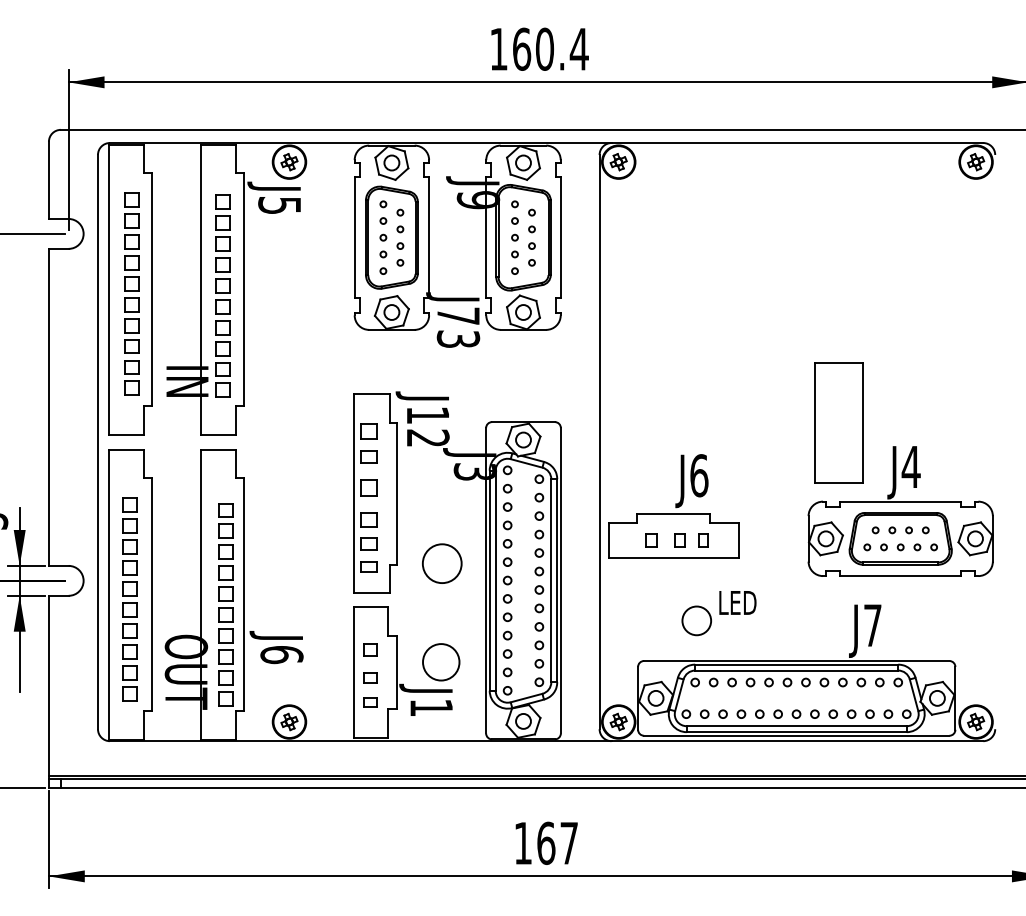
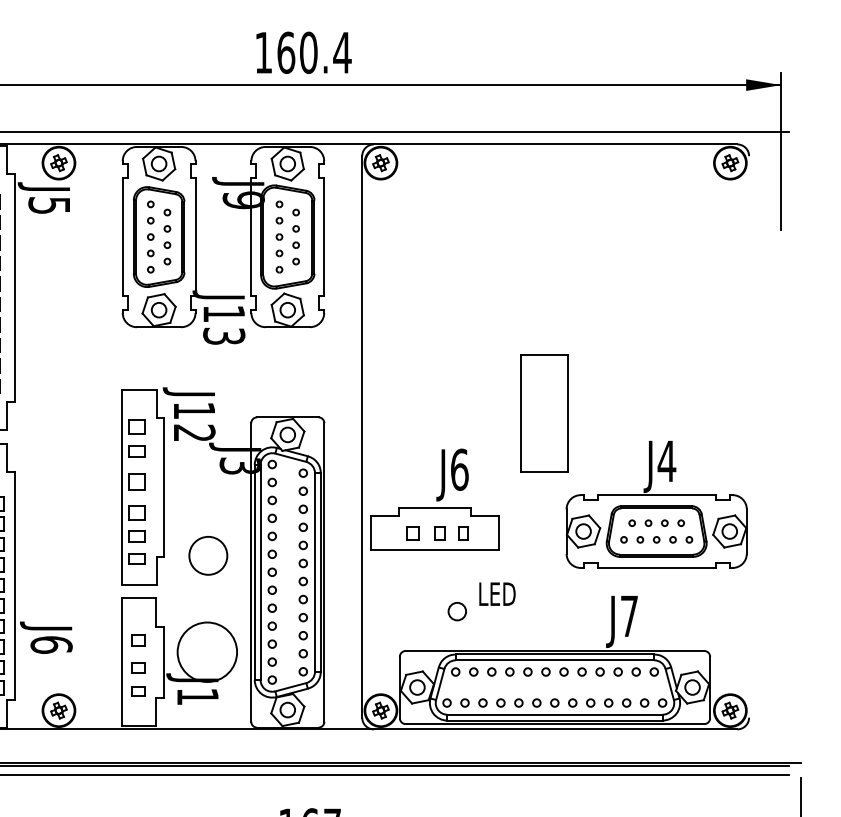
text: (458, 315) -> (224, 313), J73 -> J13
part: (838, 422) -> (544, 412), moved
circle: (696, 620) -> (456, 611), size x0.62
circle: (440, 661) -> (206, 651), size x1.67

